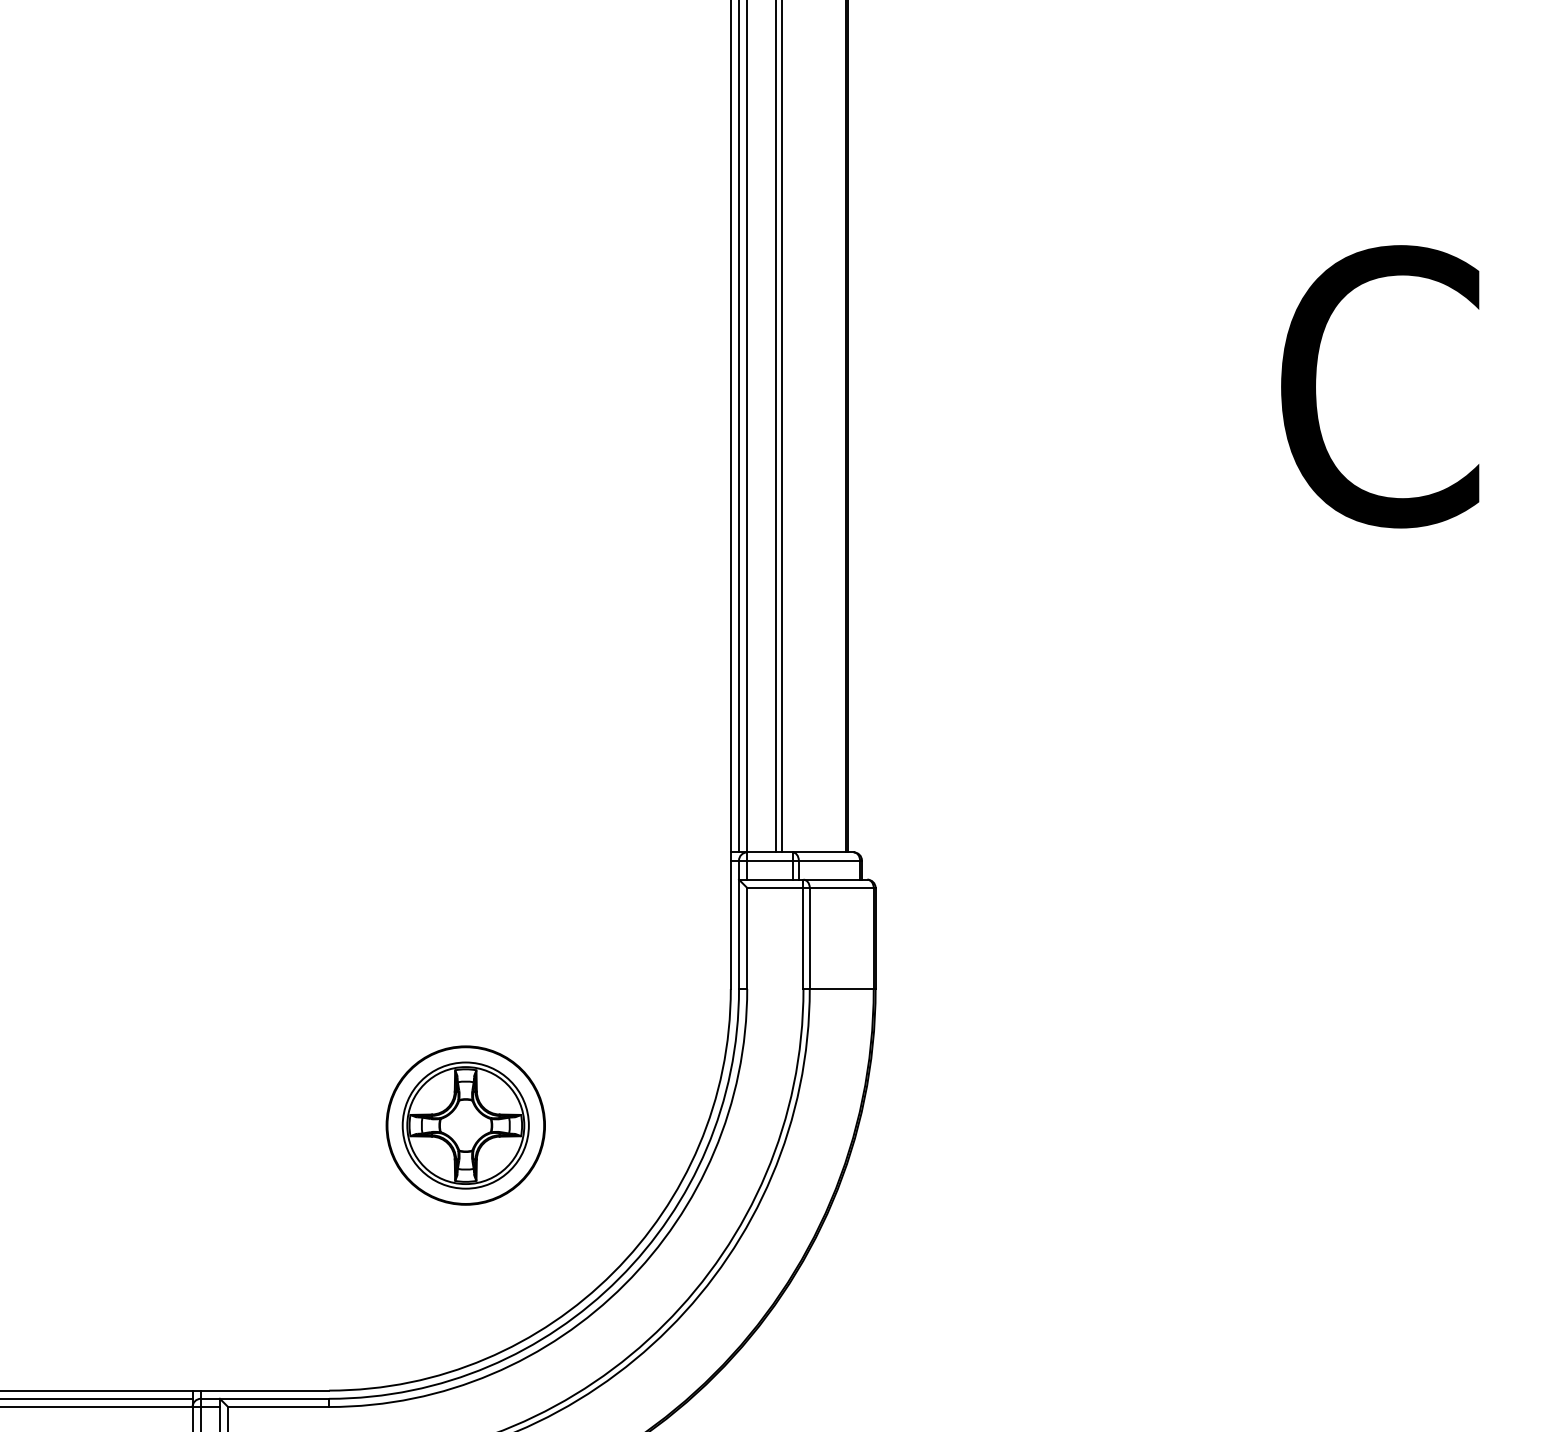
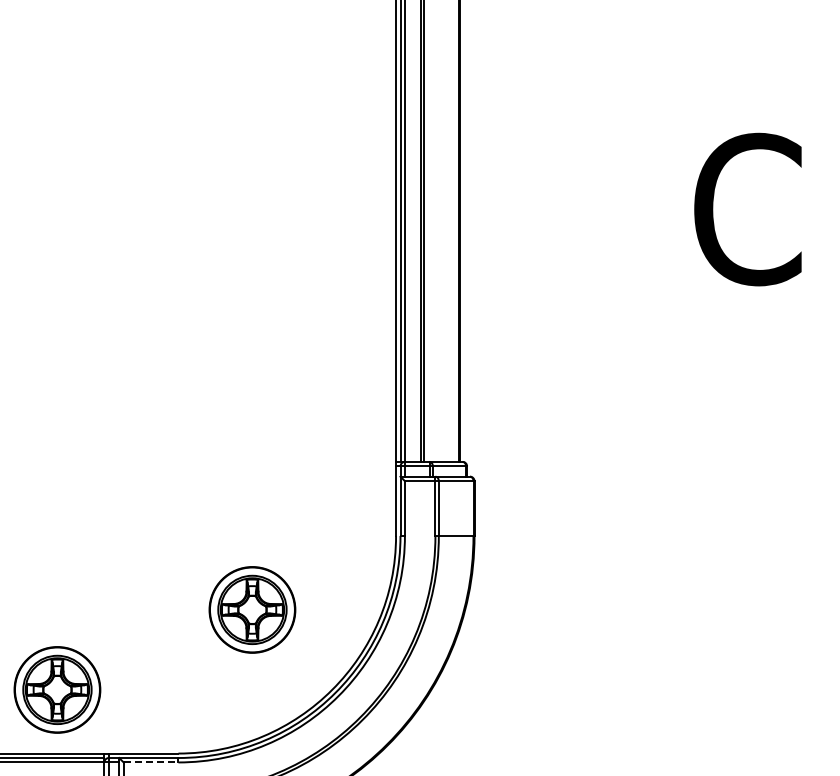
part: (106, 1272) -> (57, 689), added
line: (279, 1407) -> (151, 762), solid -> dashed

